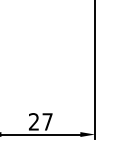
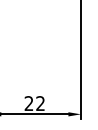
text: (47, 121) -> (40, 103), 27 -> 22

